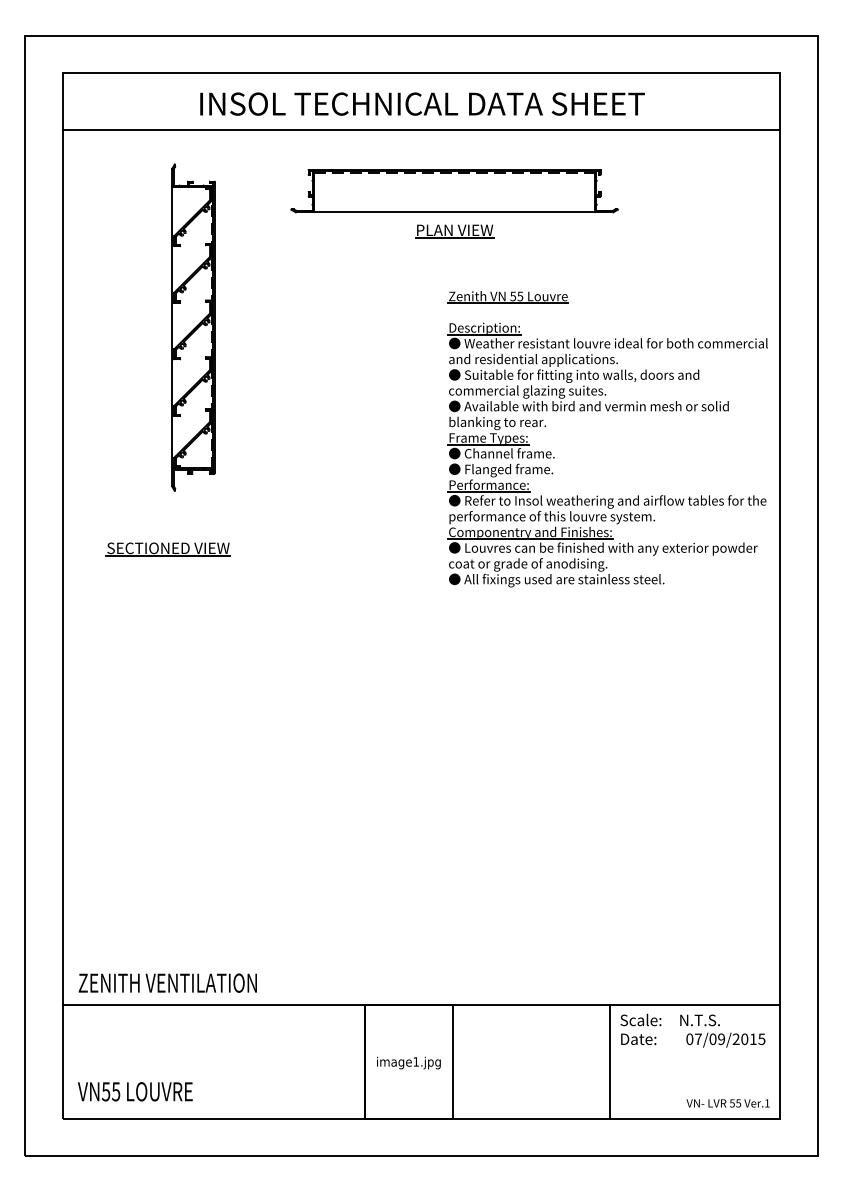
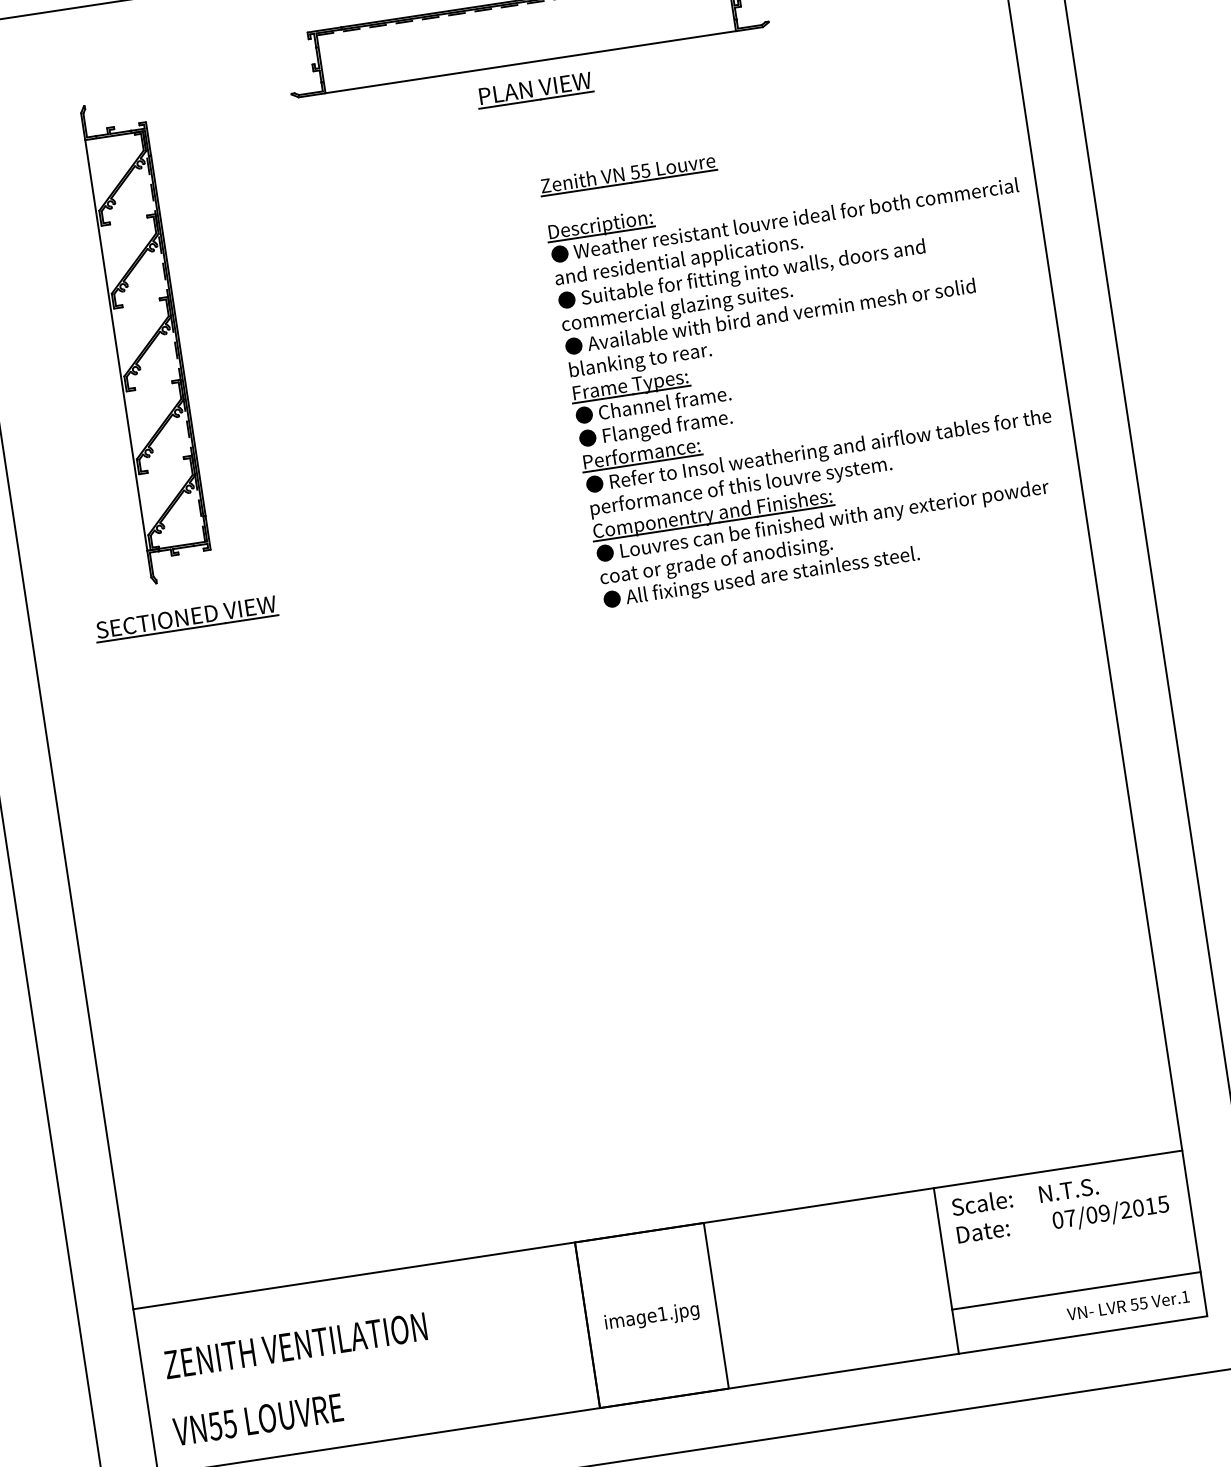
part: (193, 327) -> (147, 340), moved
text: (167, 982) -> (295, 1344), moved
line: (694, 1088) -> (1075, 1291), added

